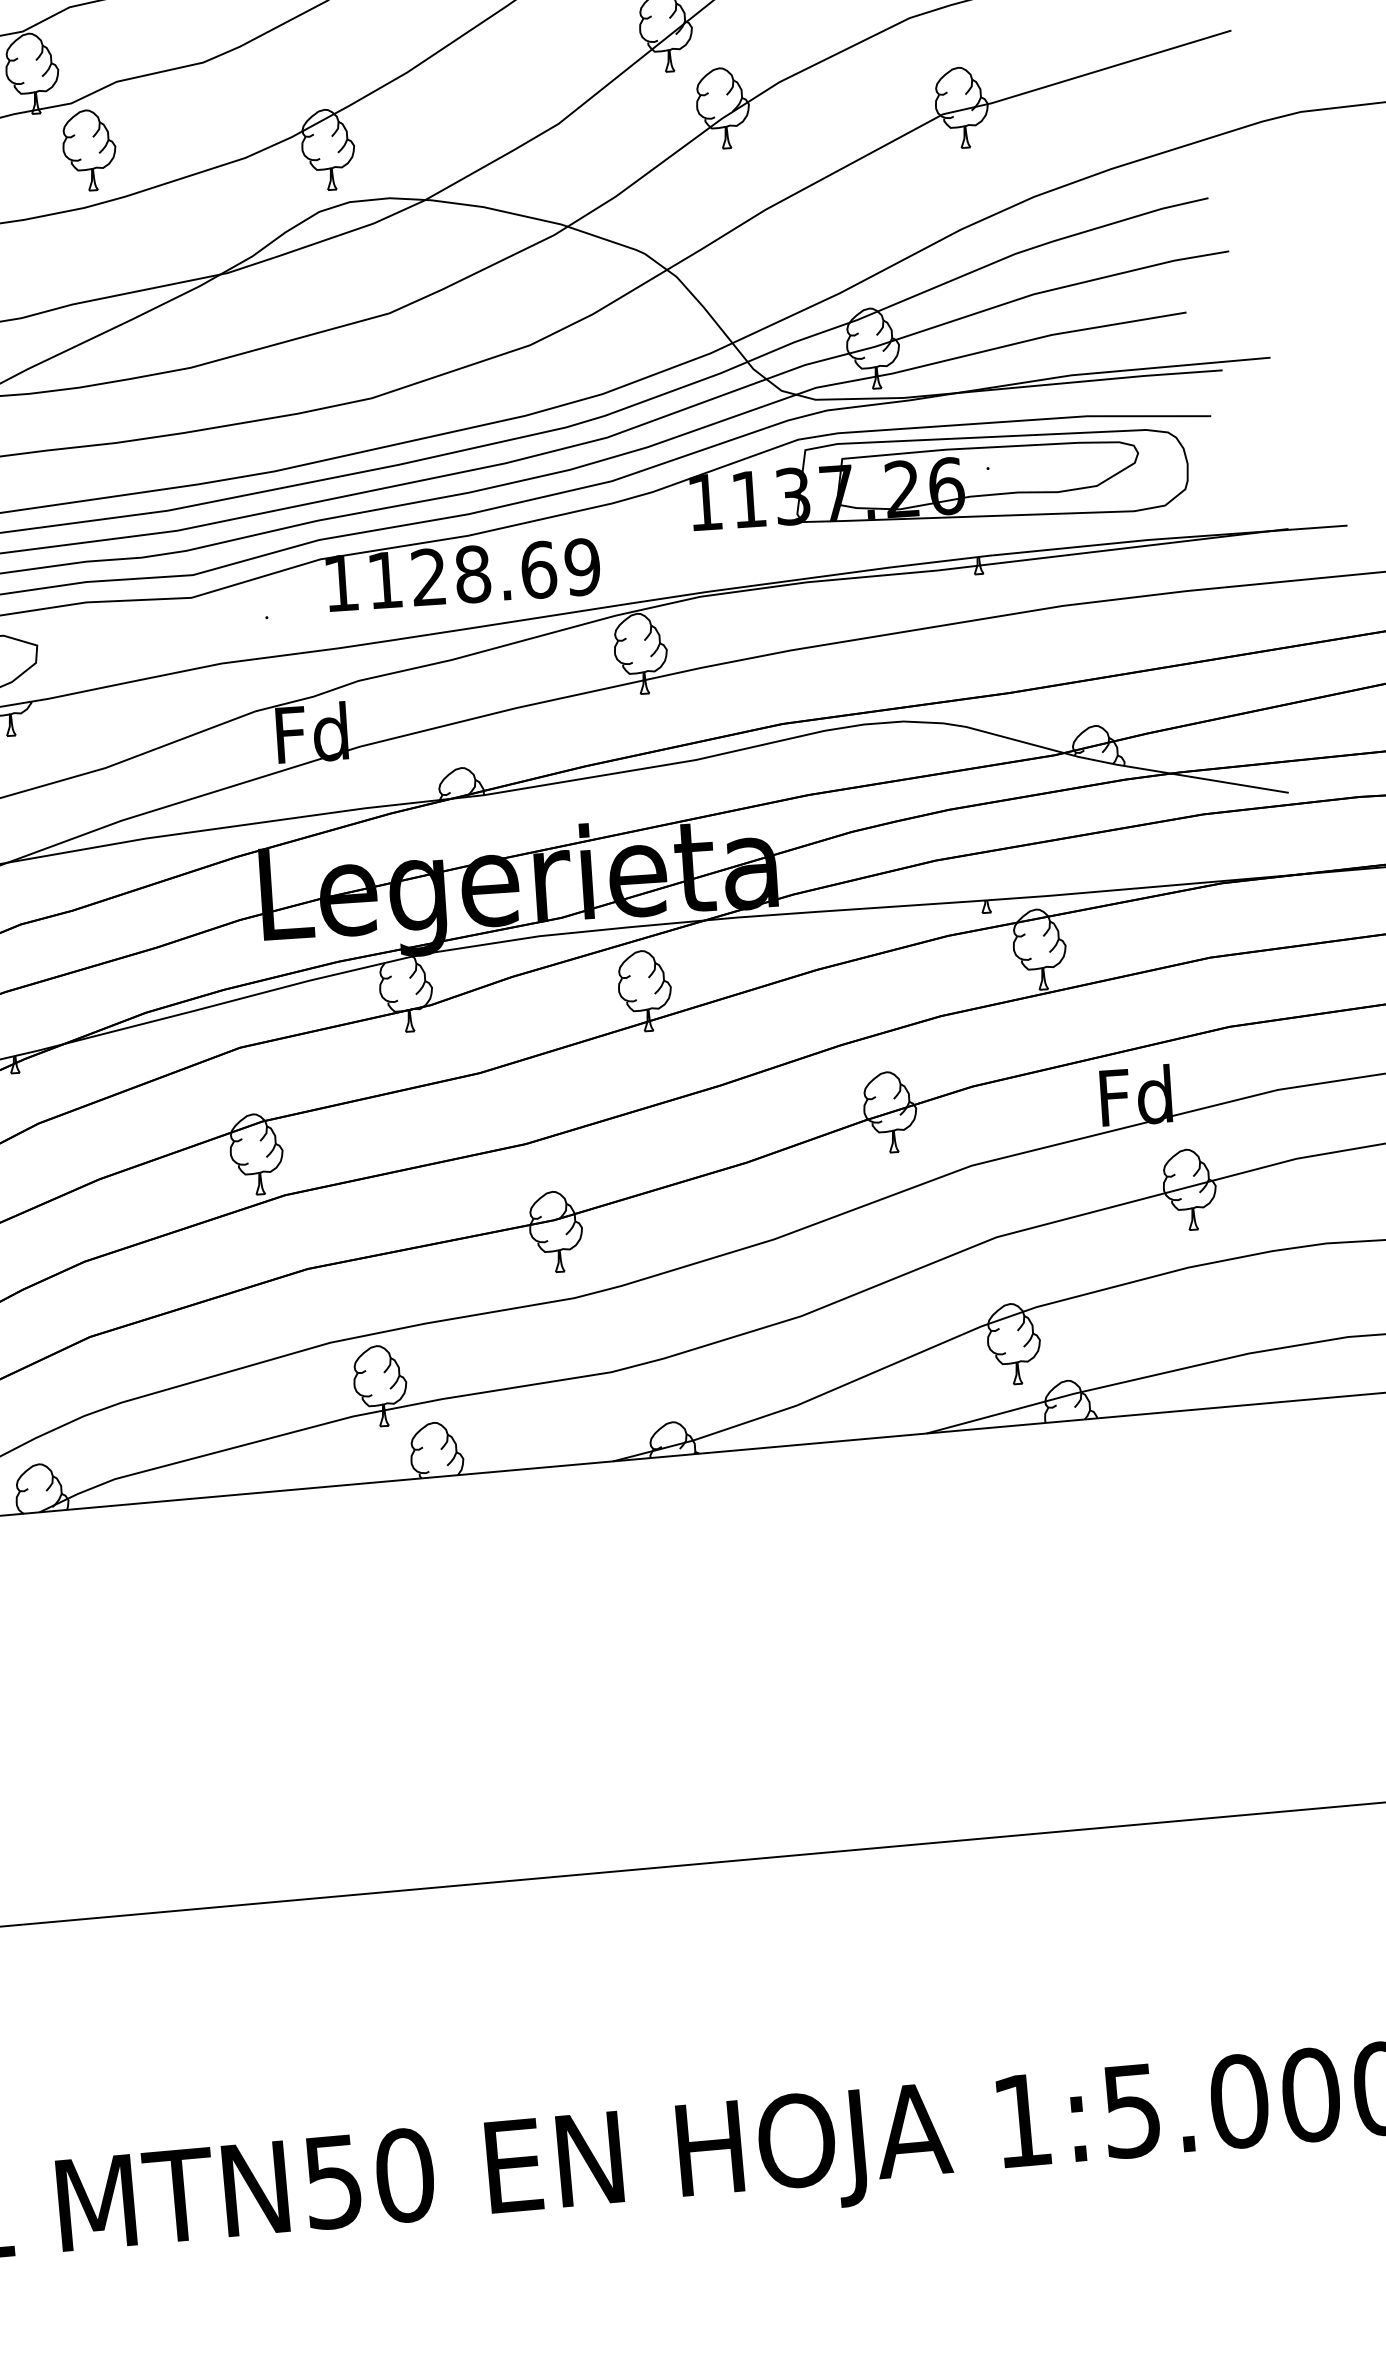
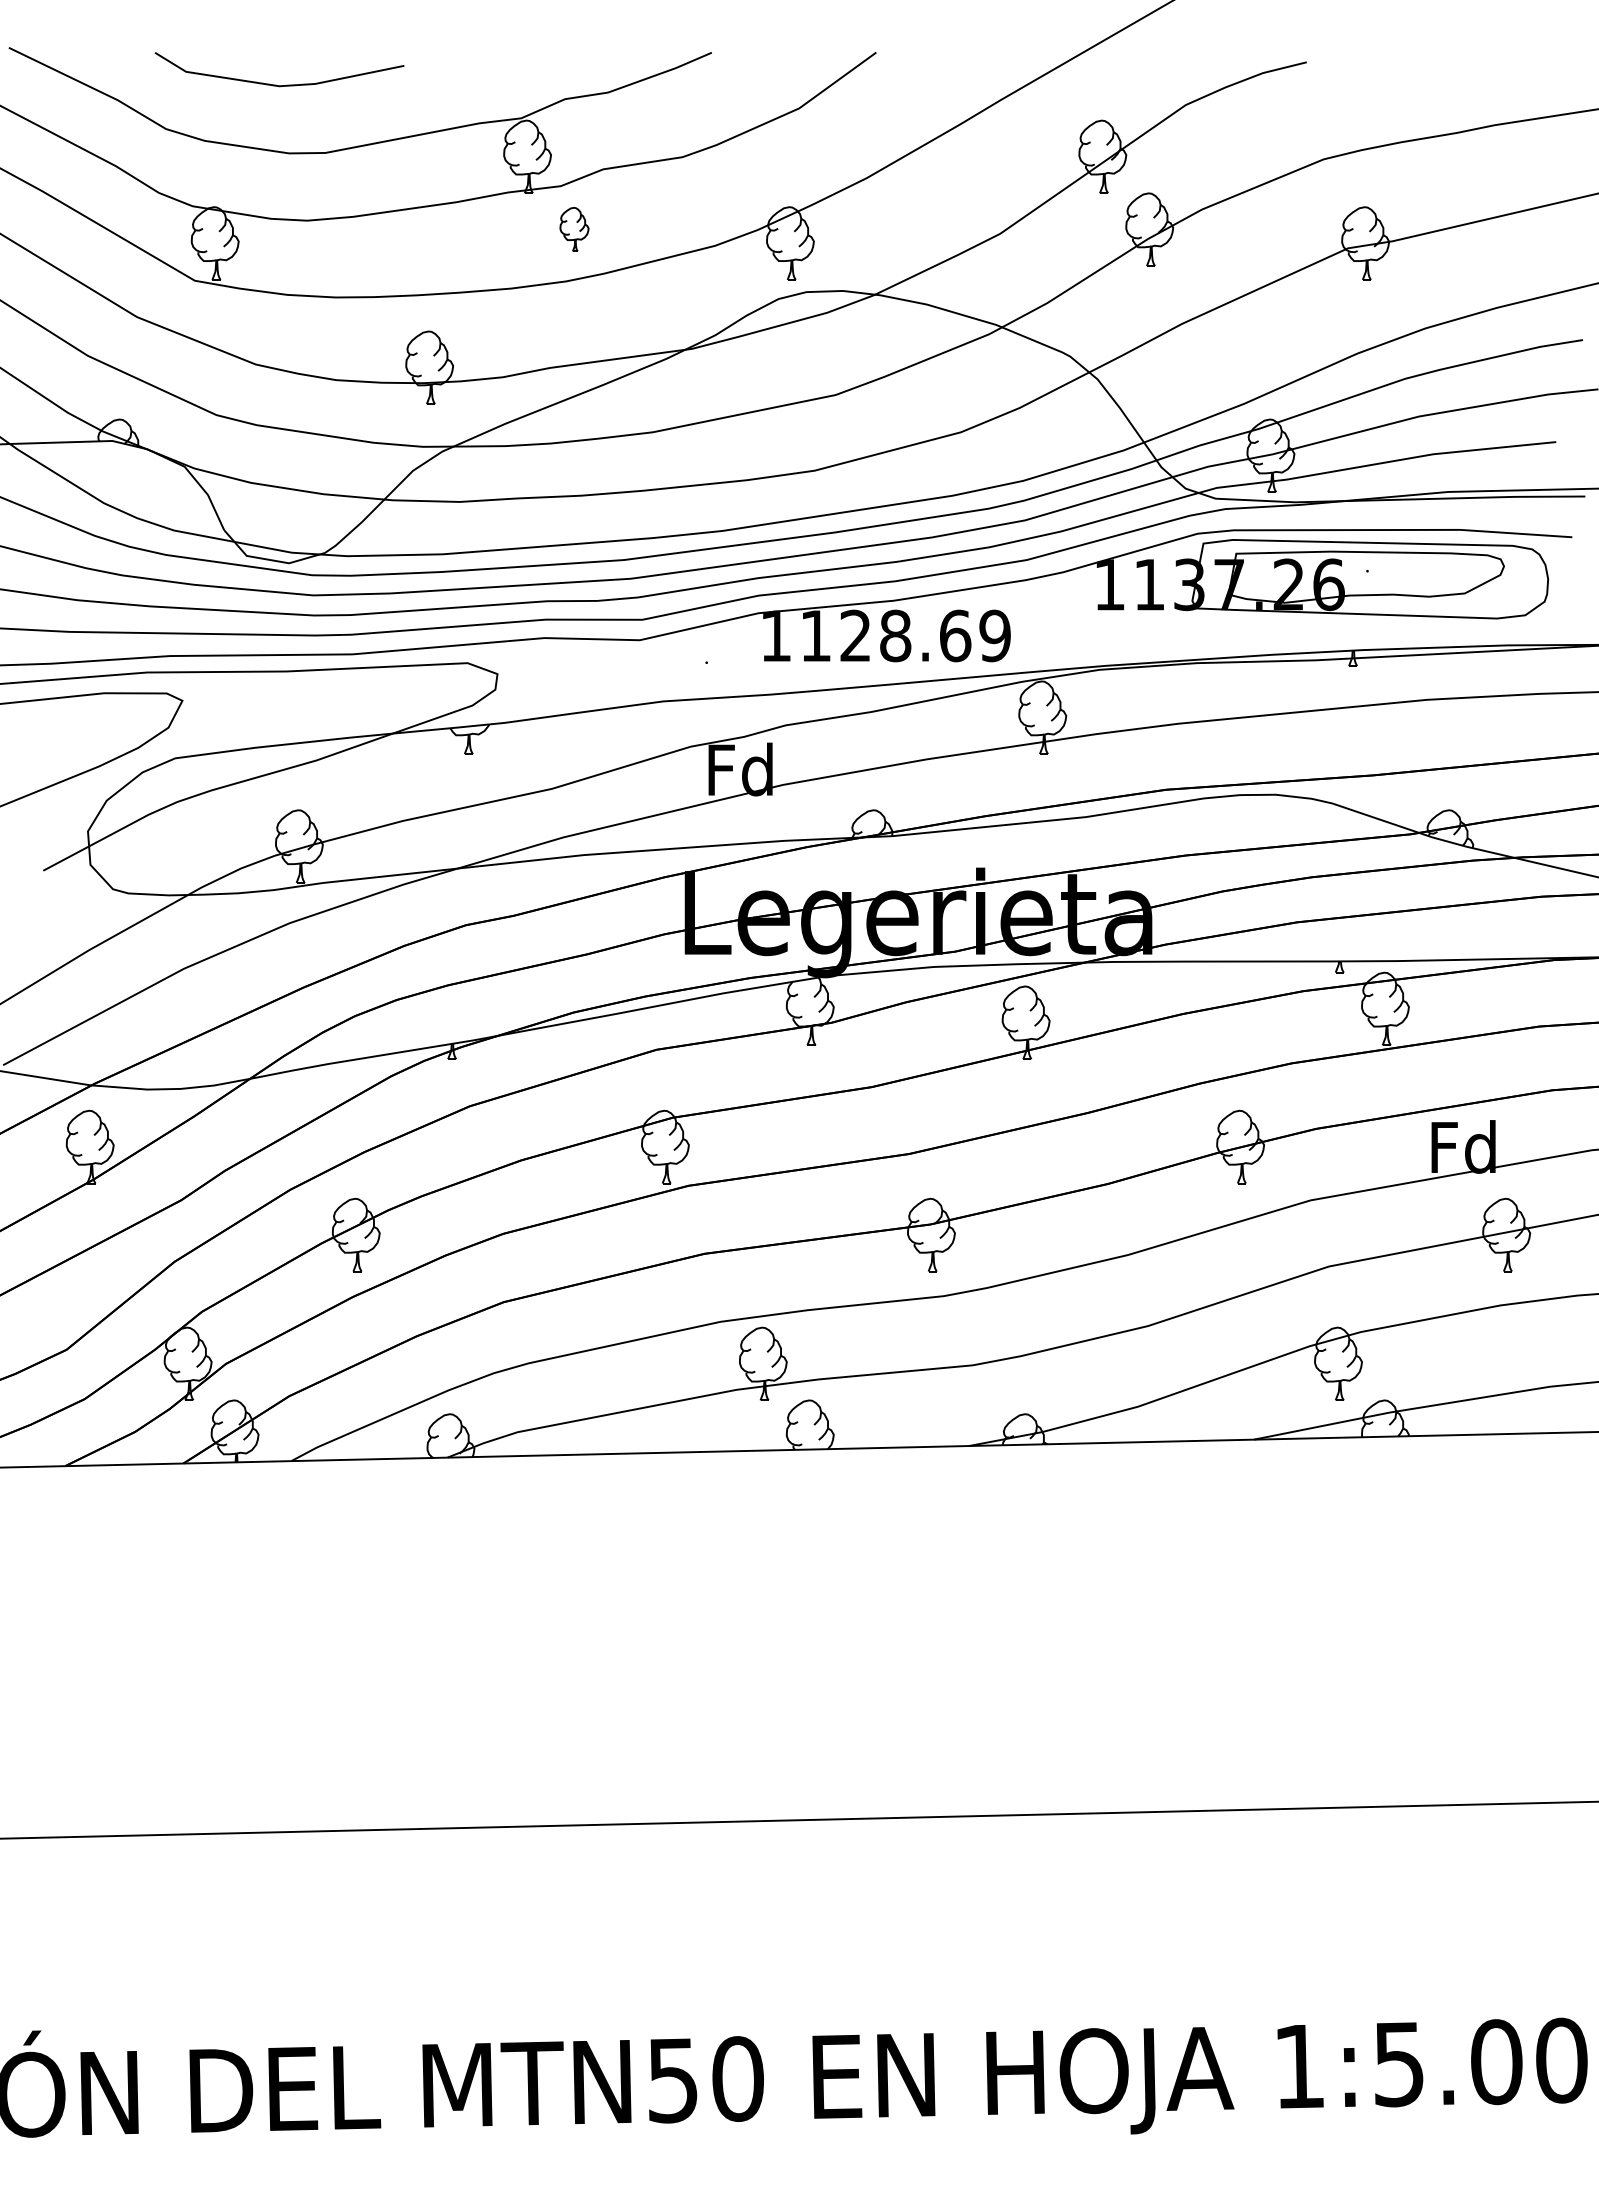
part: (89, 150) -> (574, 229), size x0.6

